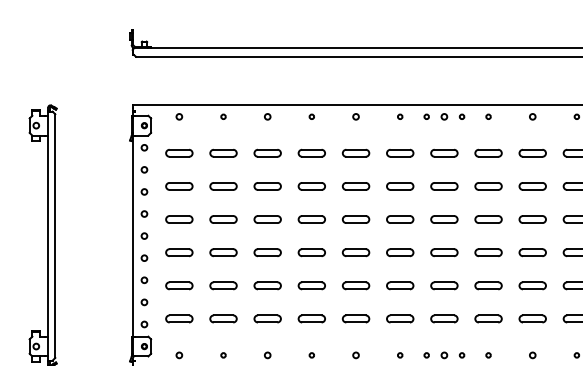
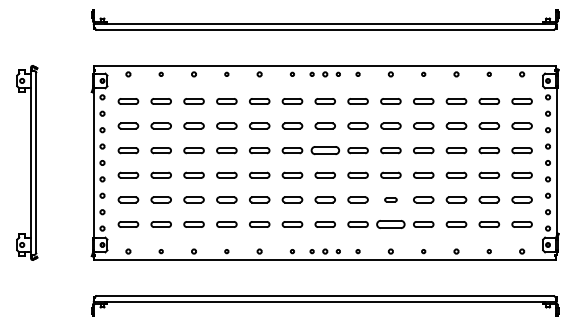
part: (443, 219) -> (324, 150), size x1.4
part: (532, 285) -> (390, 199), size x0.6
part: (532, 318) -> (390, 224), size x1.4

